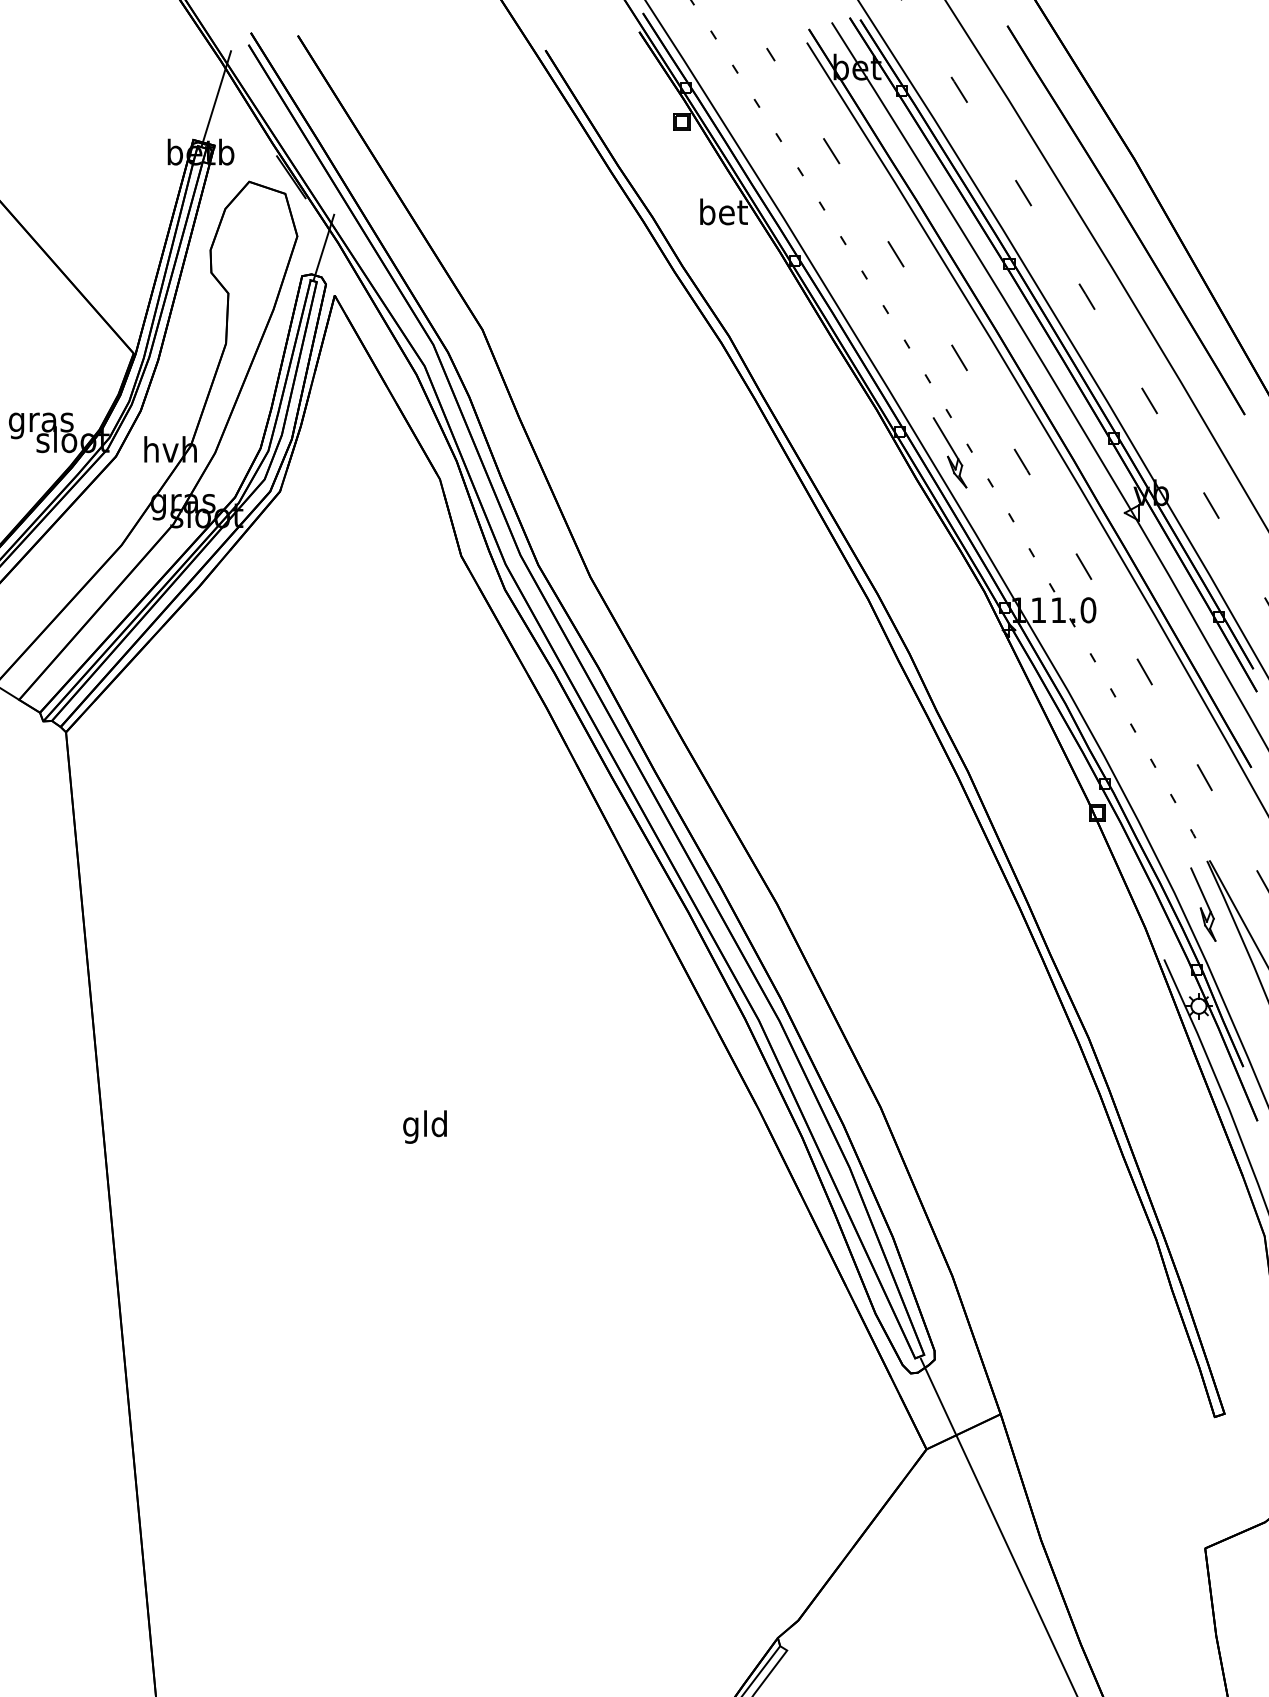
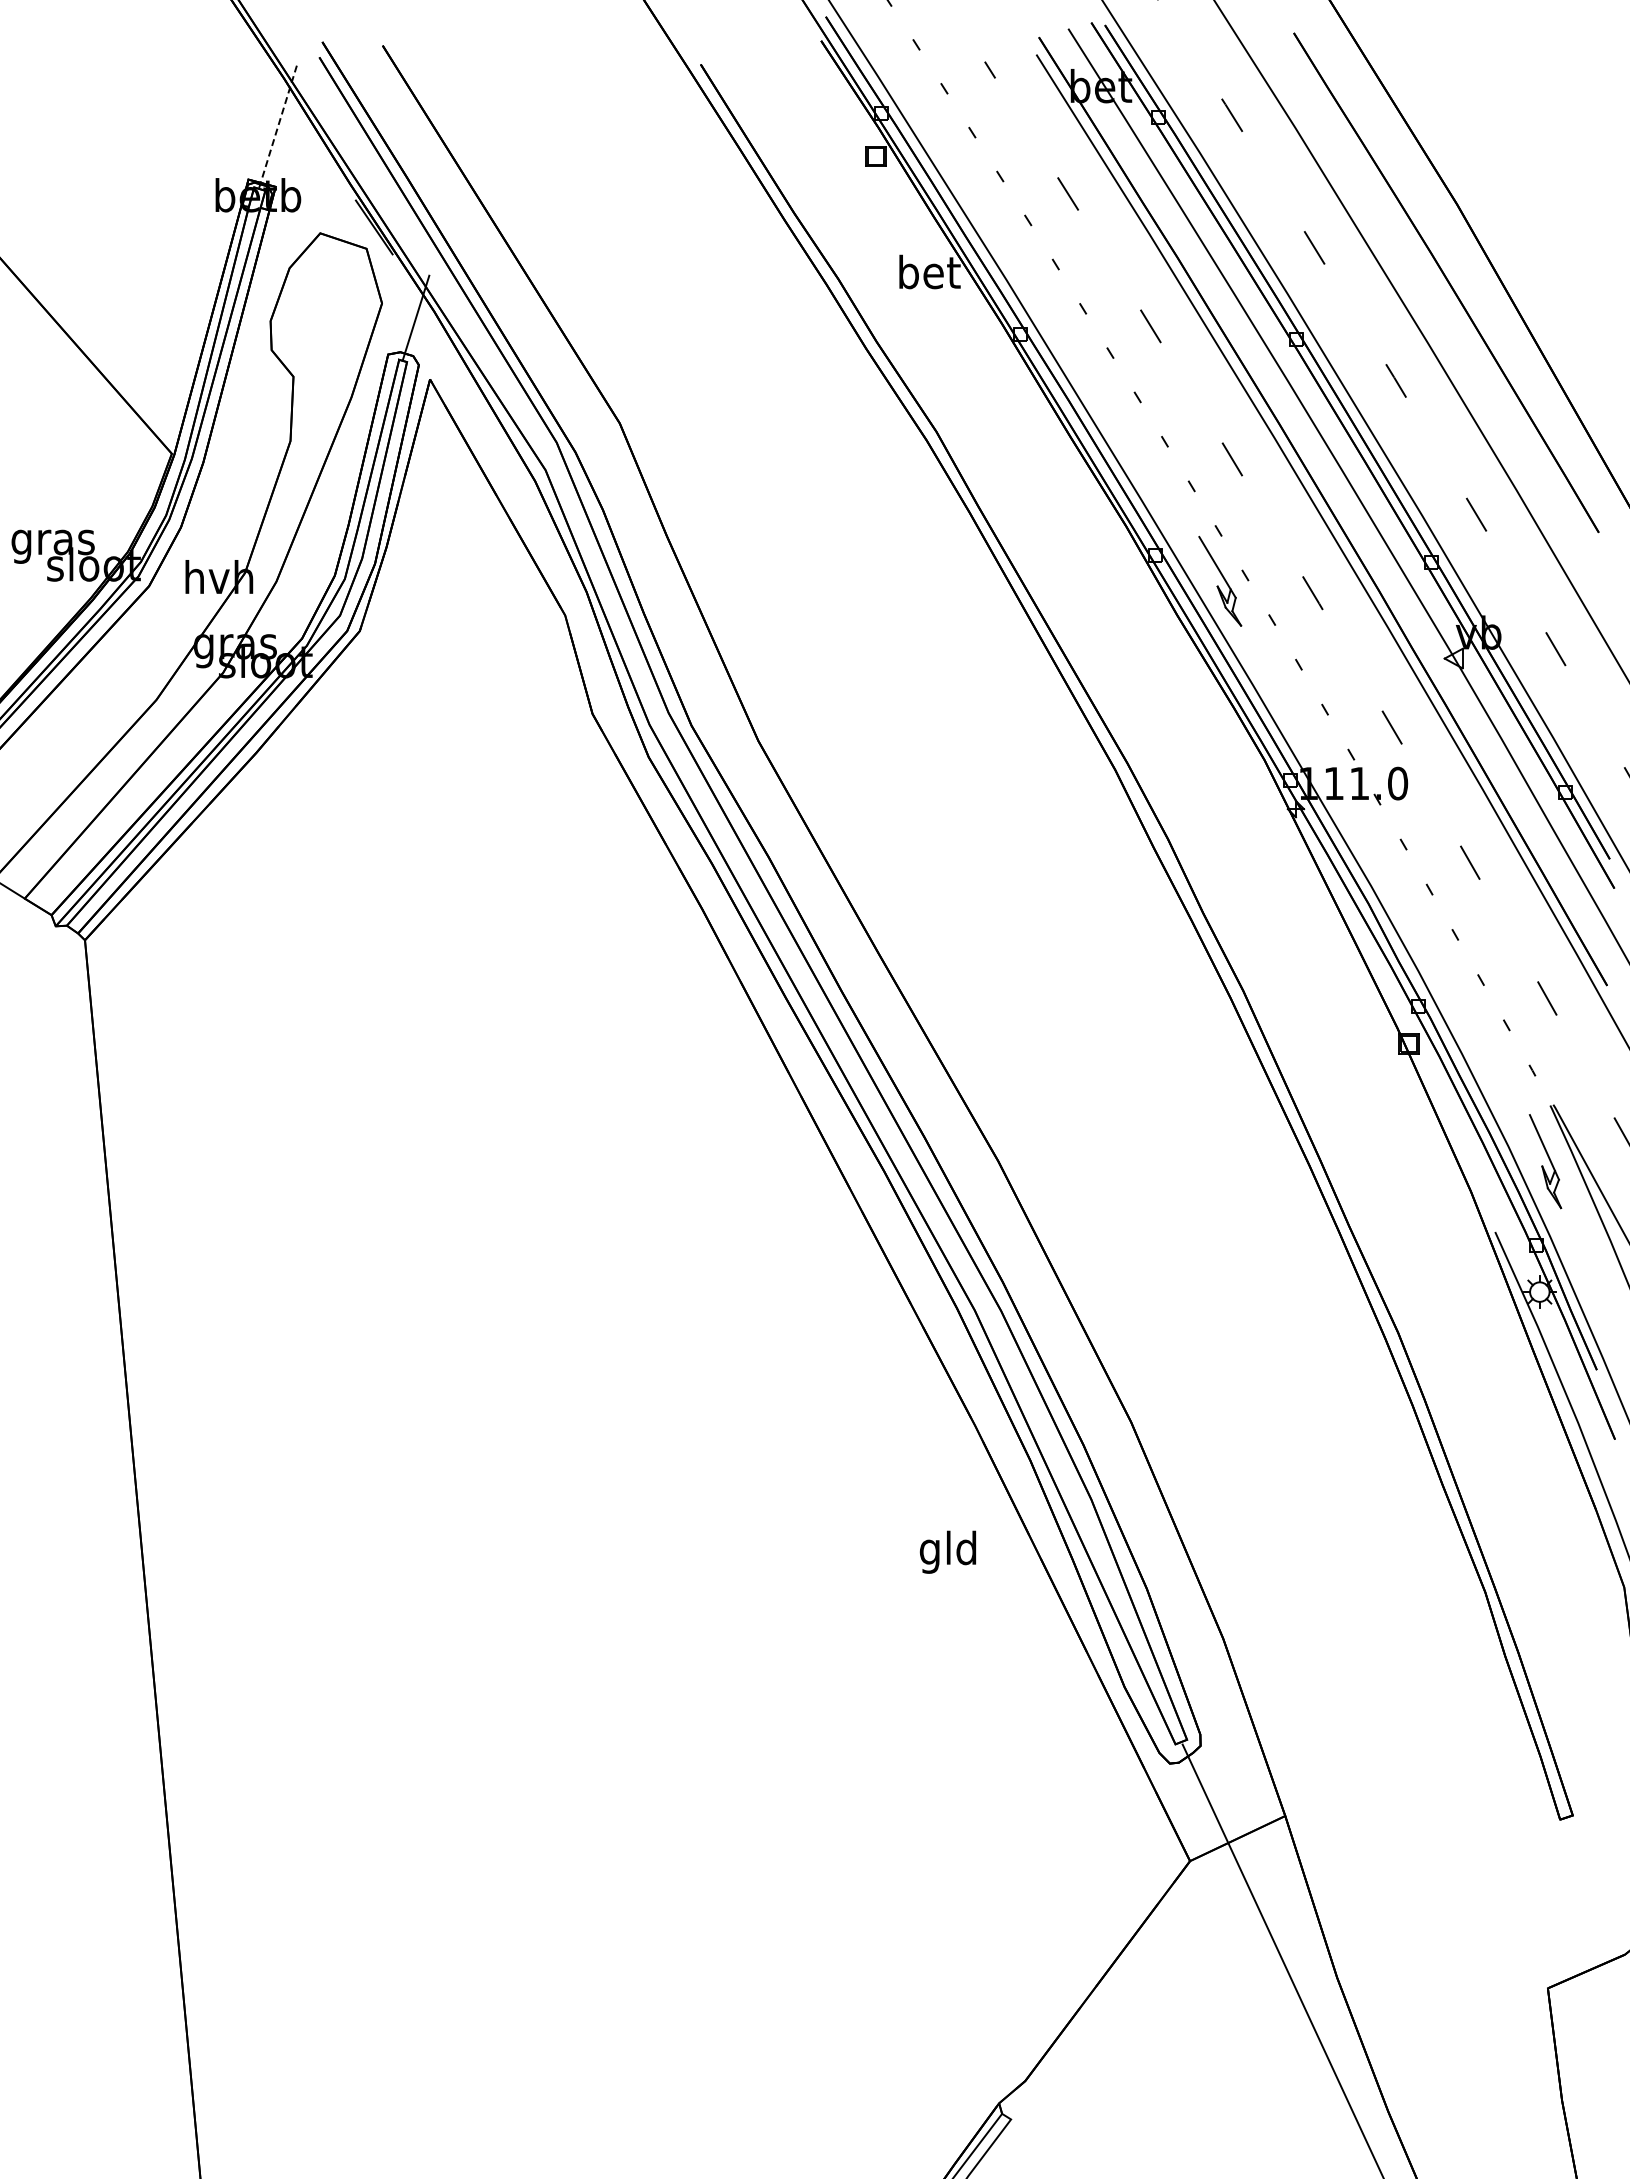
line: (215, 99) -> (277, 127), solid -> dashed
text: (424, 1126) -> (947, 1551), moved

